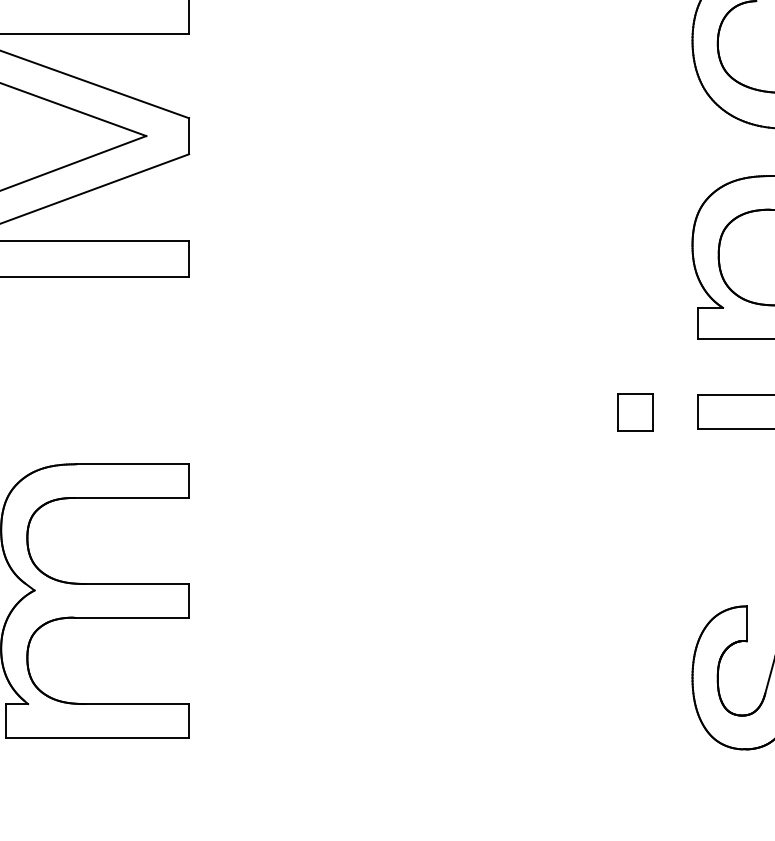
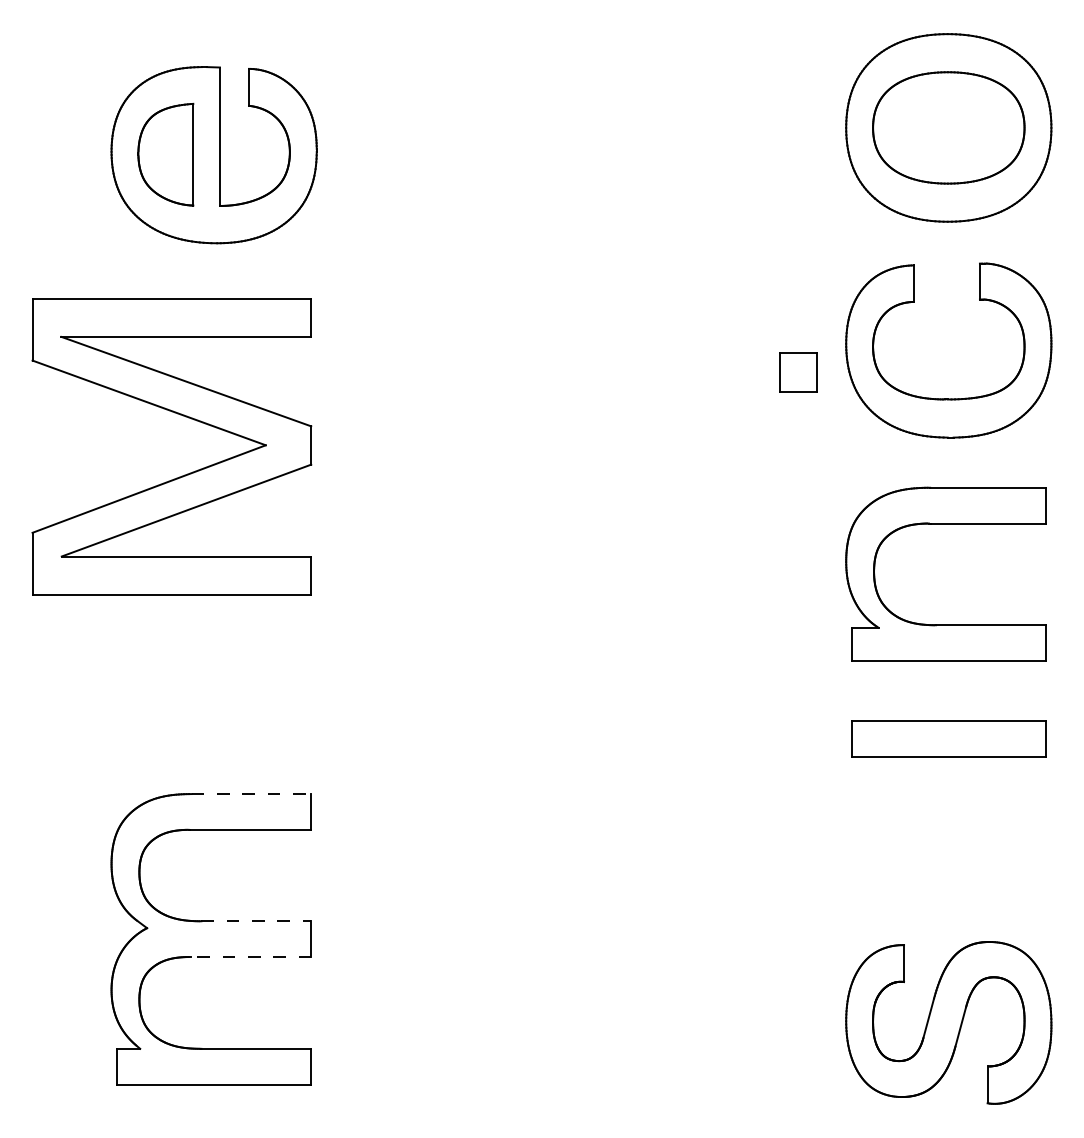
part: (635, 412) -> (798, 372), moved
line: (132, 464) -> (251, 794), solid -> dashed
line: (137, 584) -> (256, 921), solid -> dashed
line: (131, 618) -> (250, 957), solid -> dashed

